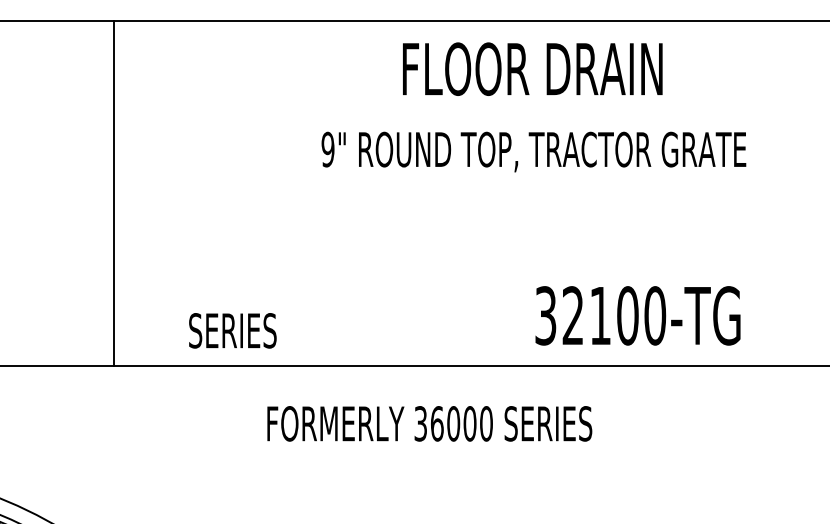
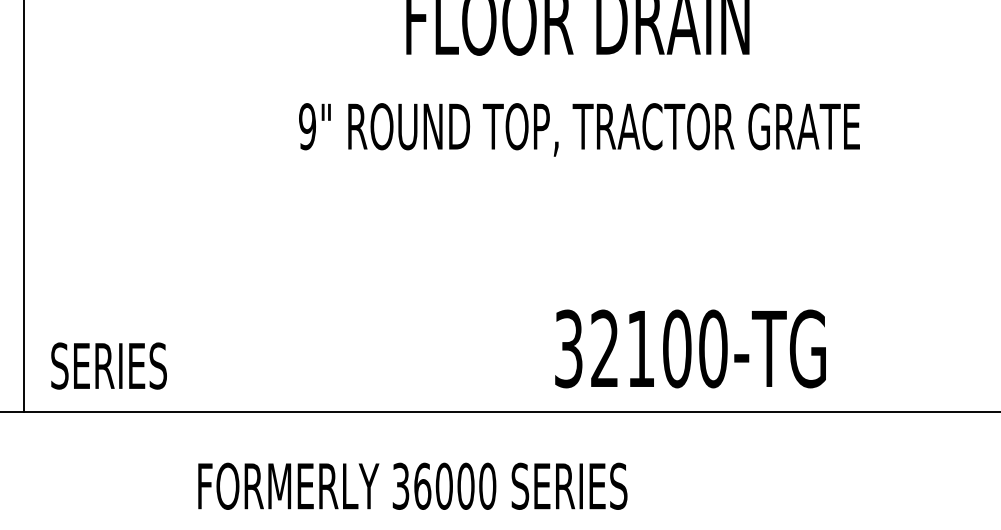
text: (637, 315) -> (689, 348), moved
text: (232, 330) -> (108, 365), moved
text: (429, 423) -> (412, 485), moved

